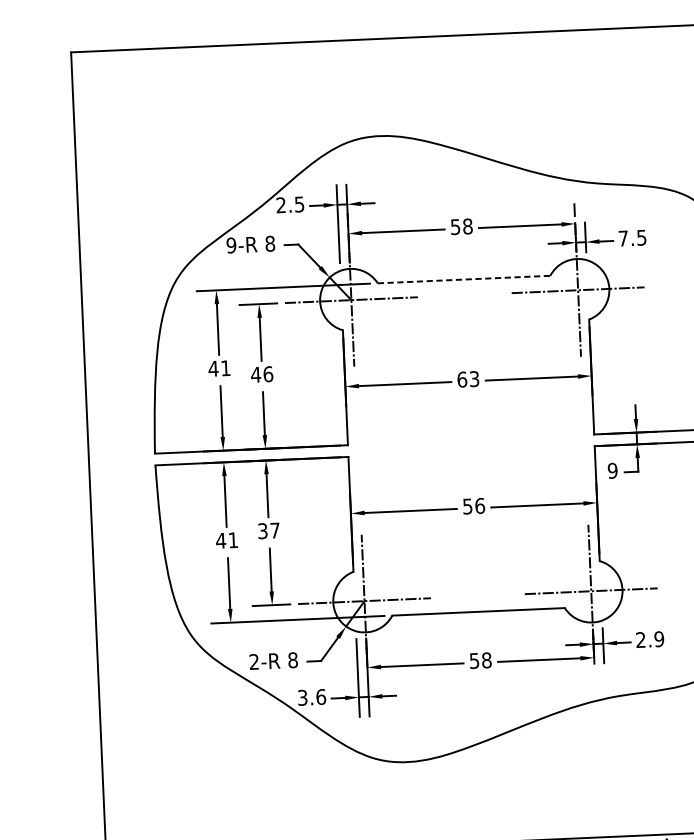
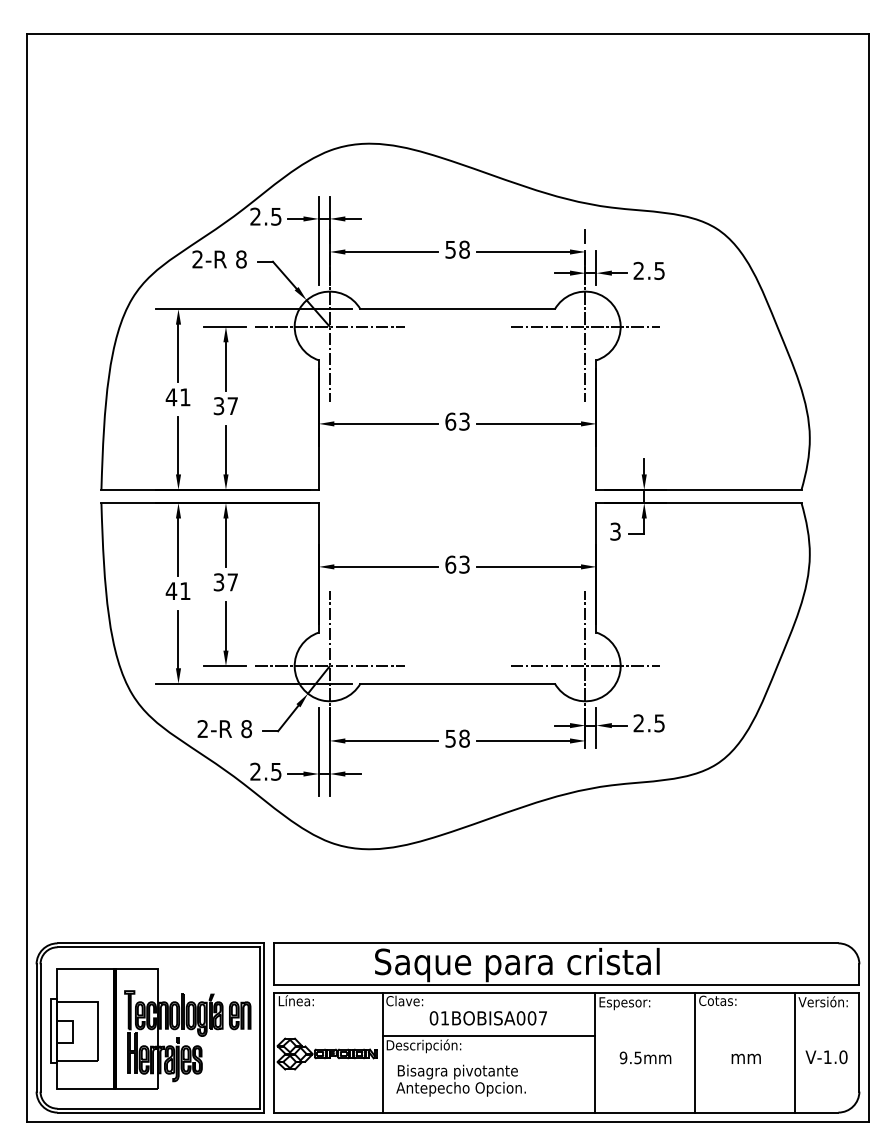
text: (623, 238) -> (638, 270), 7.5 -> 2.5
text: (231, 245) -> (197, 259), 9-R -> 2-R
line: (464, 279) -> (458, 309), dashed -> solid
text: (261, 374) -> (225, 406), 46 -> 37
text: (612, 470) -> (615, 531), 9 -> 3
text: (473, 506) -> (457, 564), 56 -> 63
text: (659, 639) -> (659, 723), 2.9 -> 2.5
text: (311, 697) -> (265, 771), 3.6 -> 2.5

